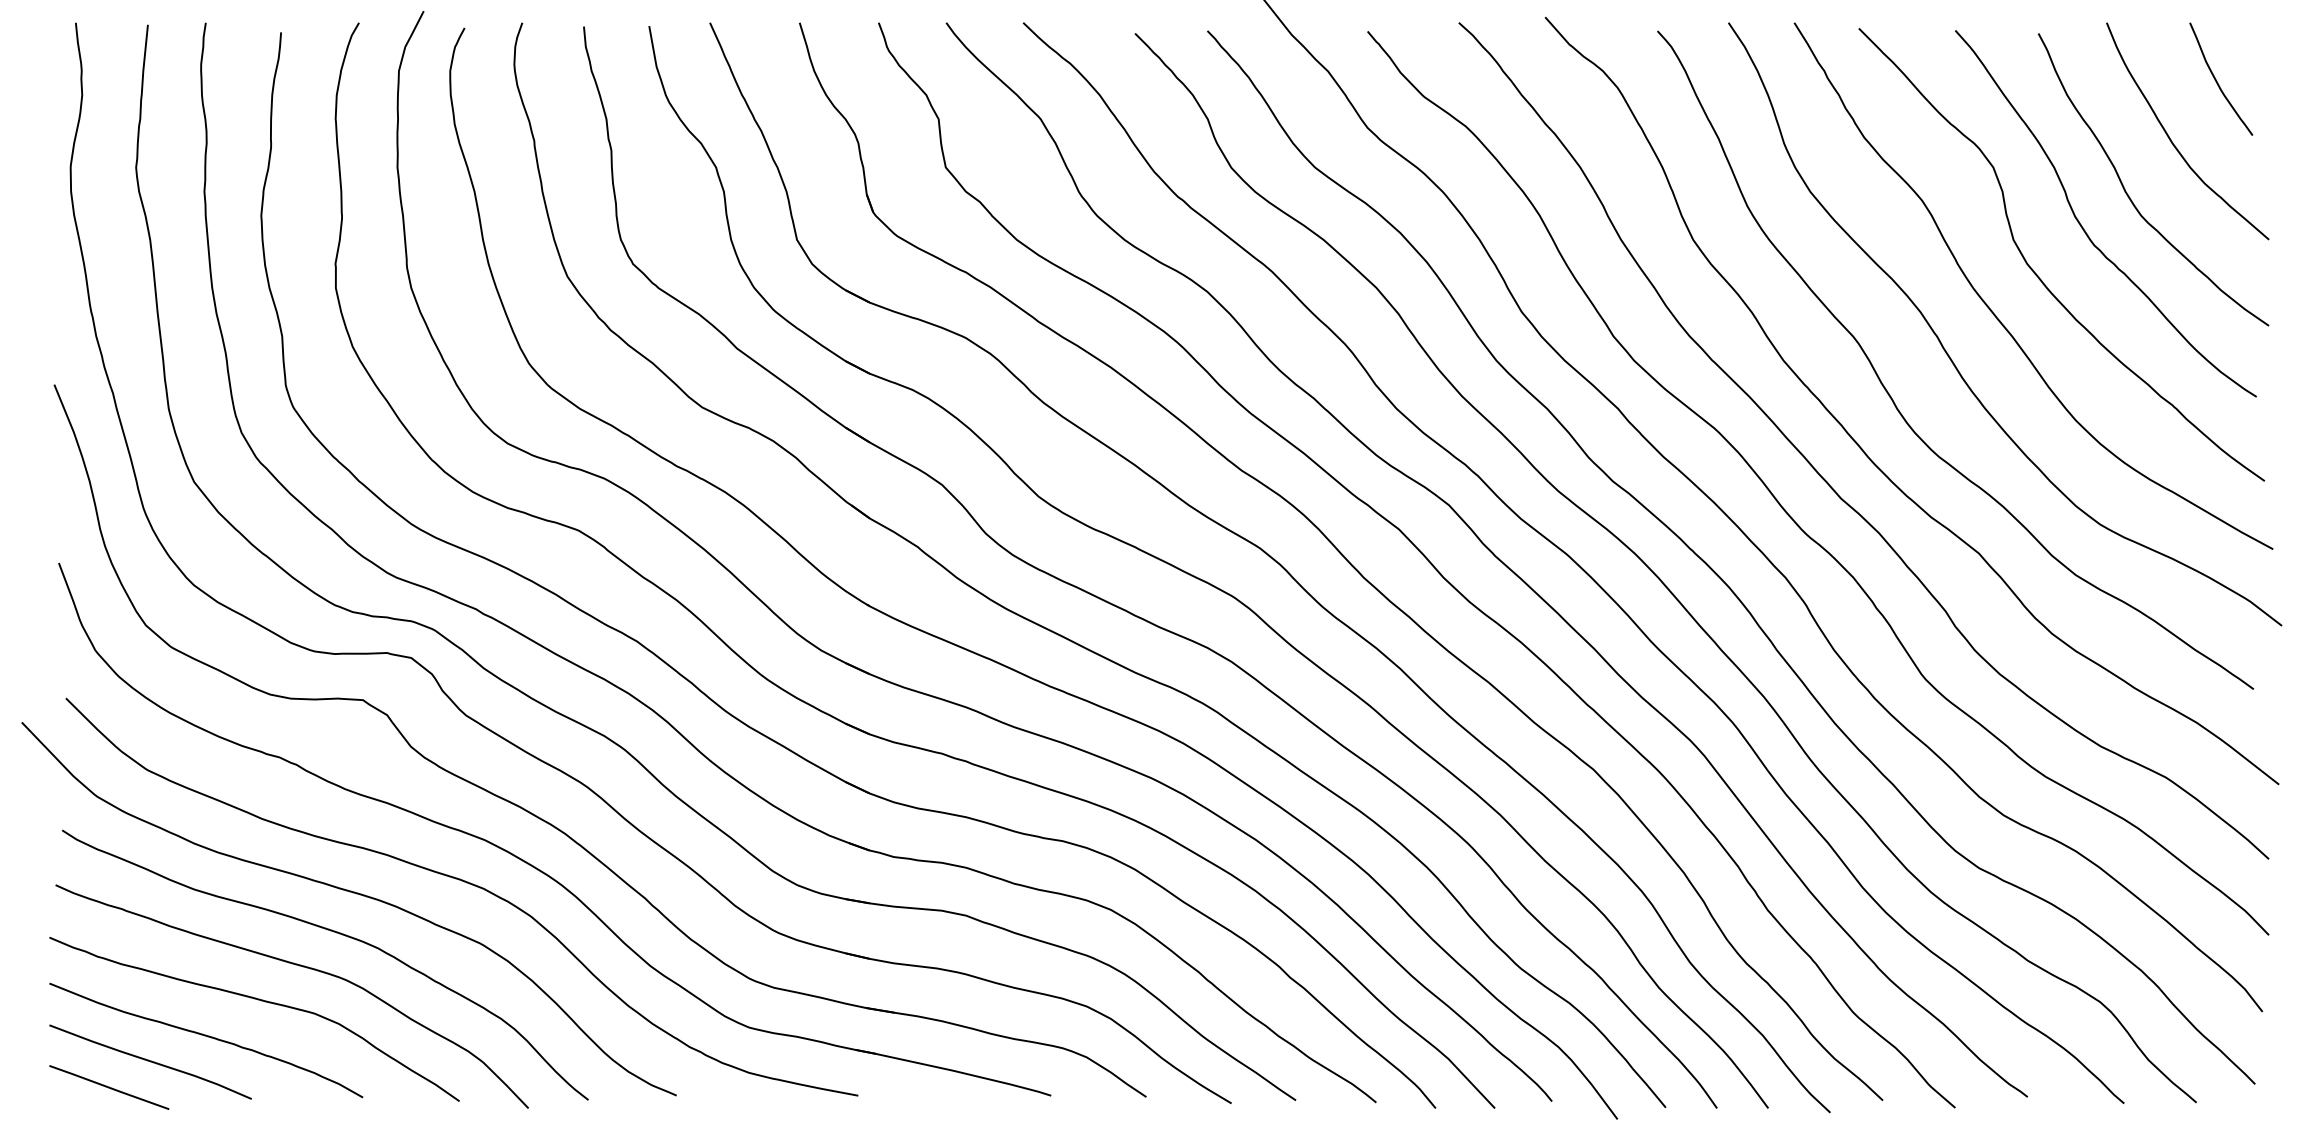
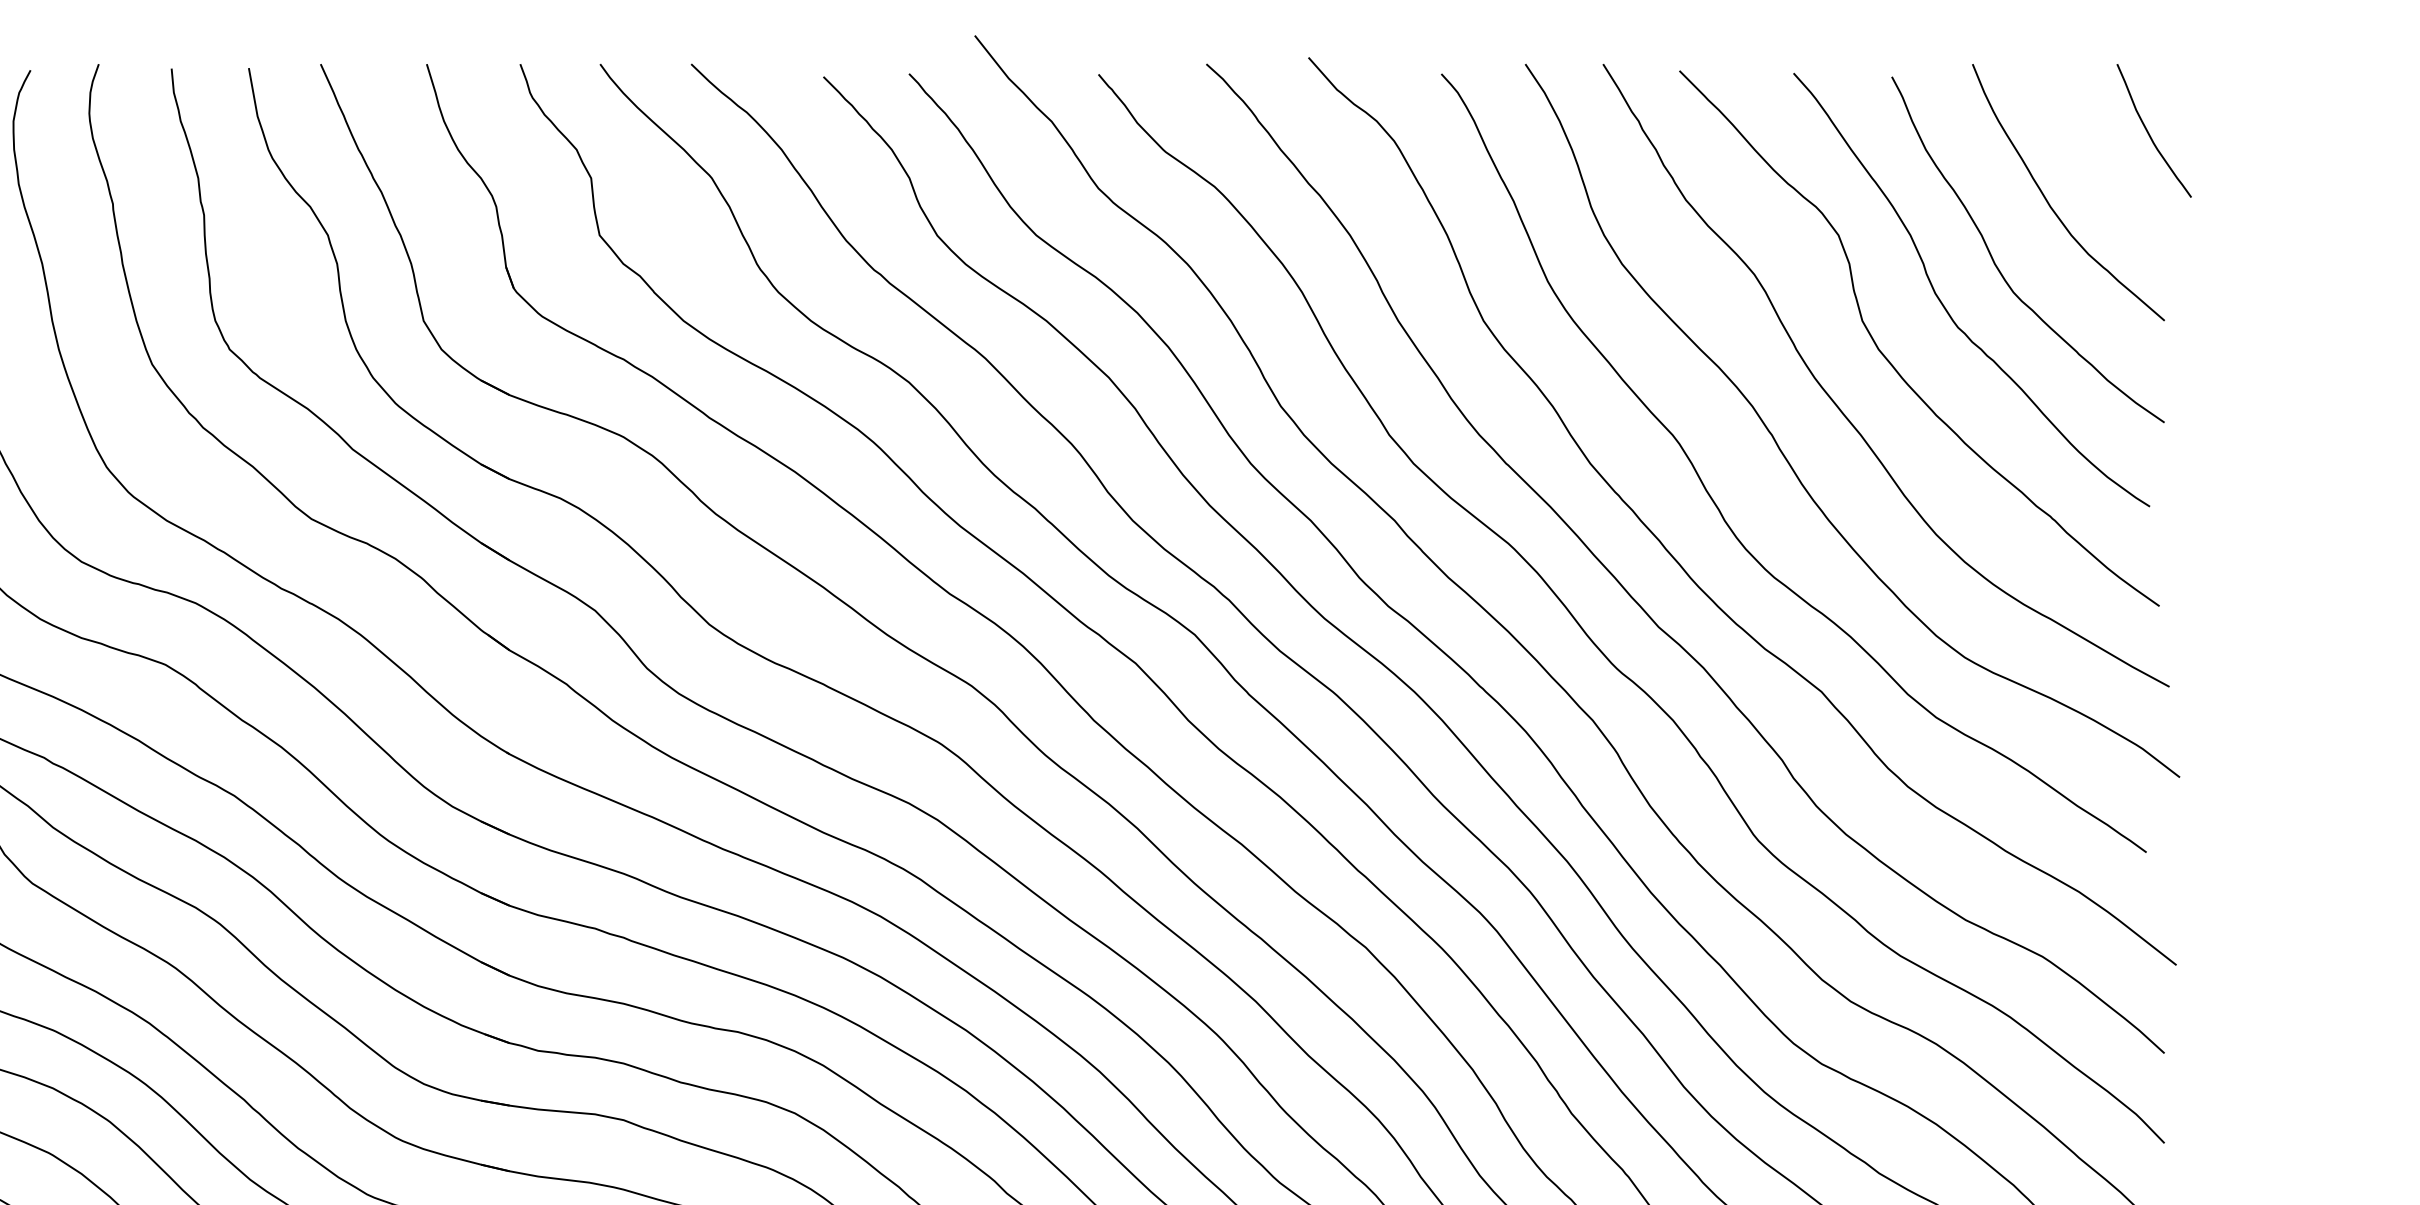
curve: (2217, 81) -> (2149, 133), moved

